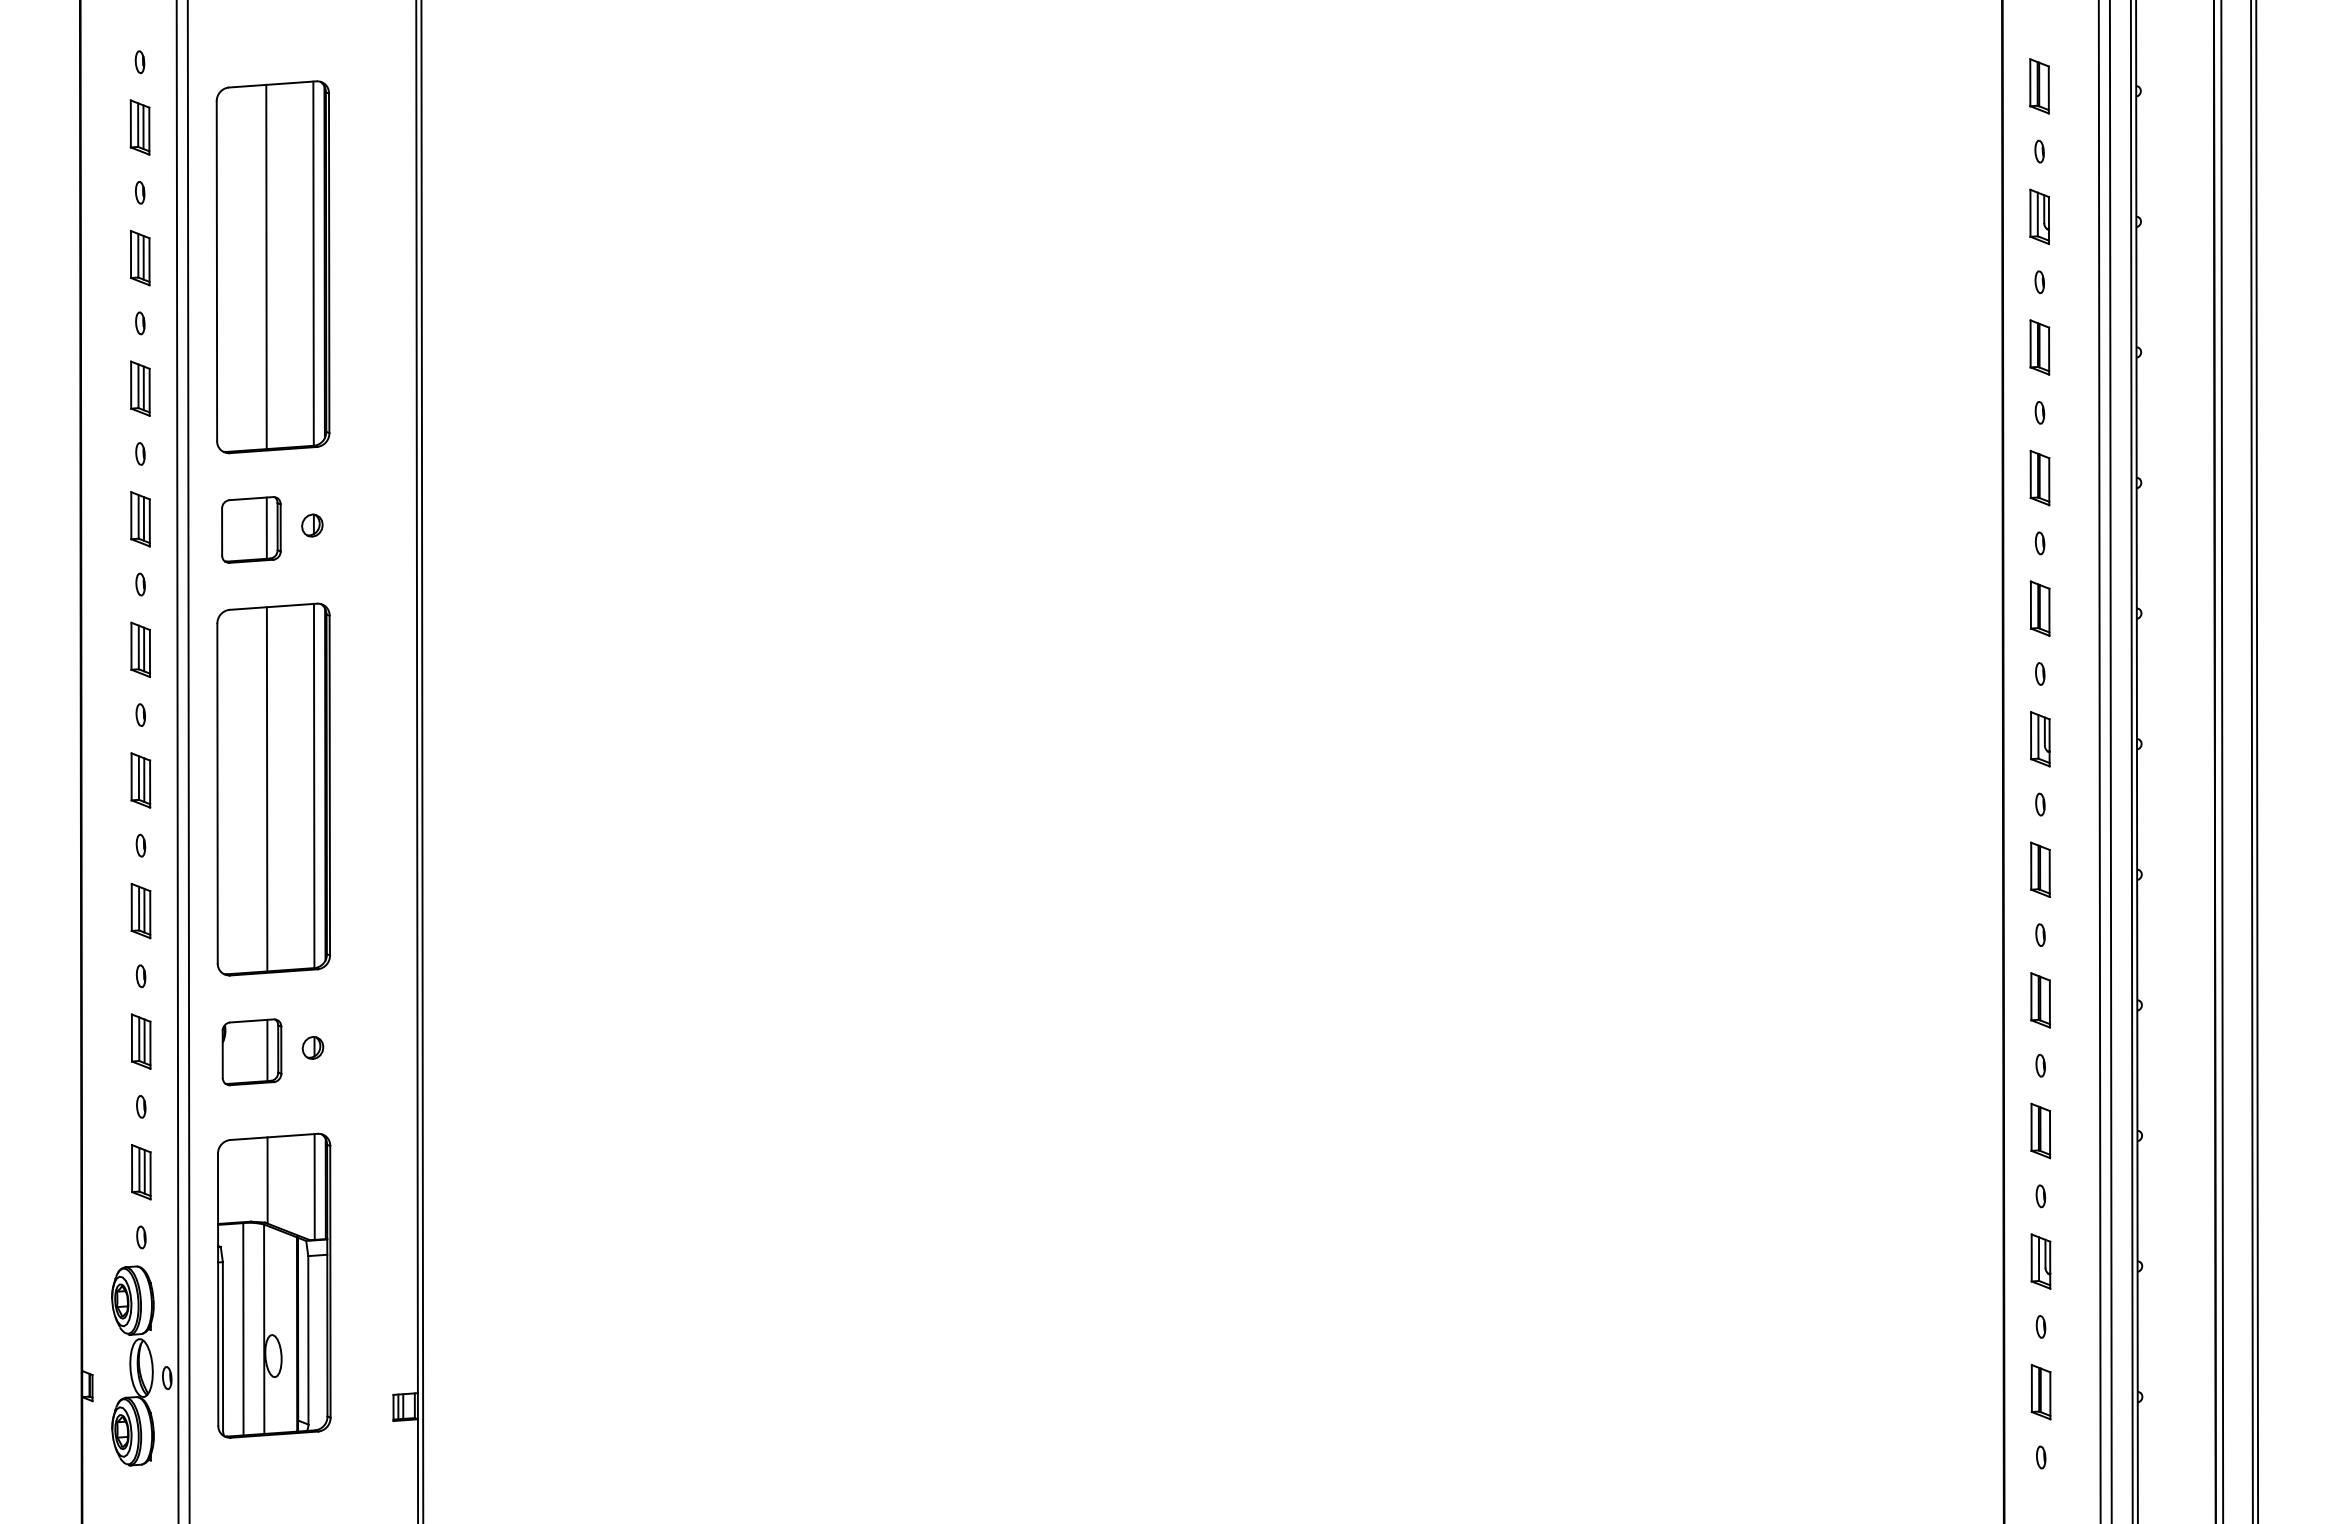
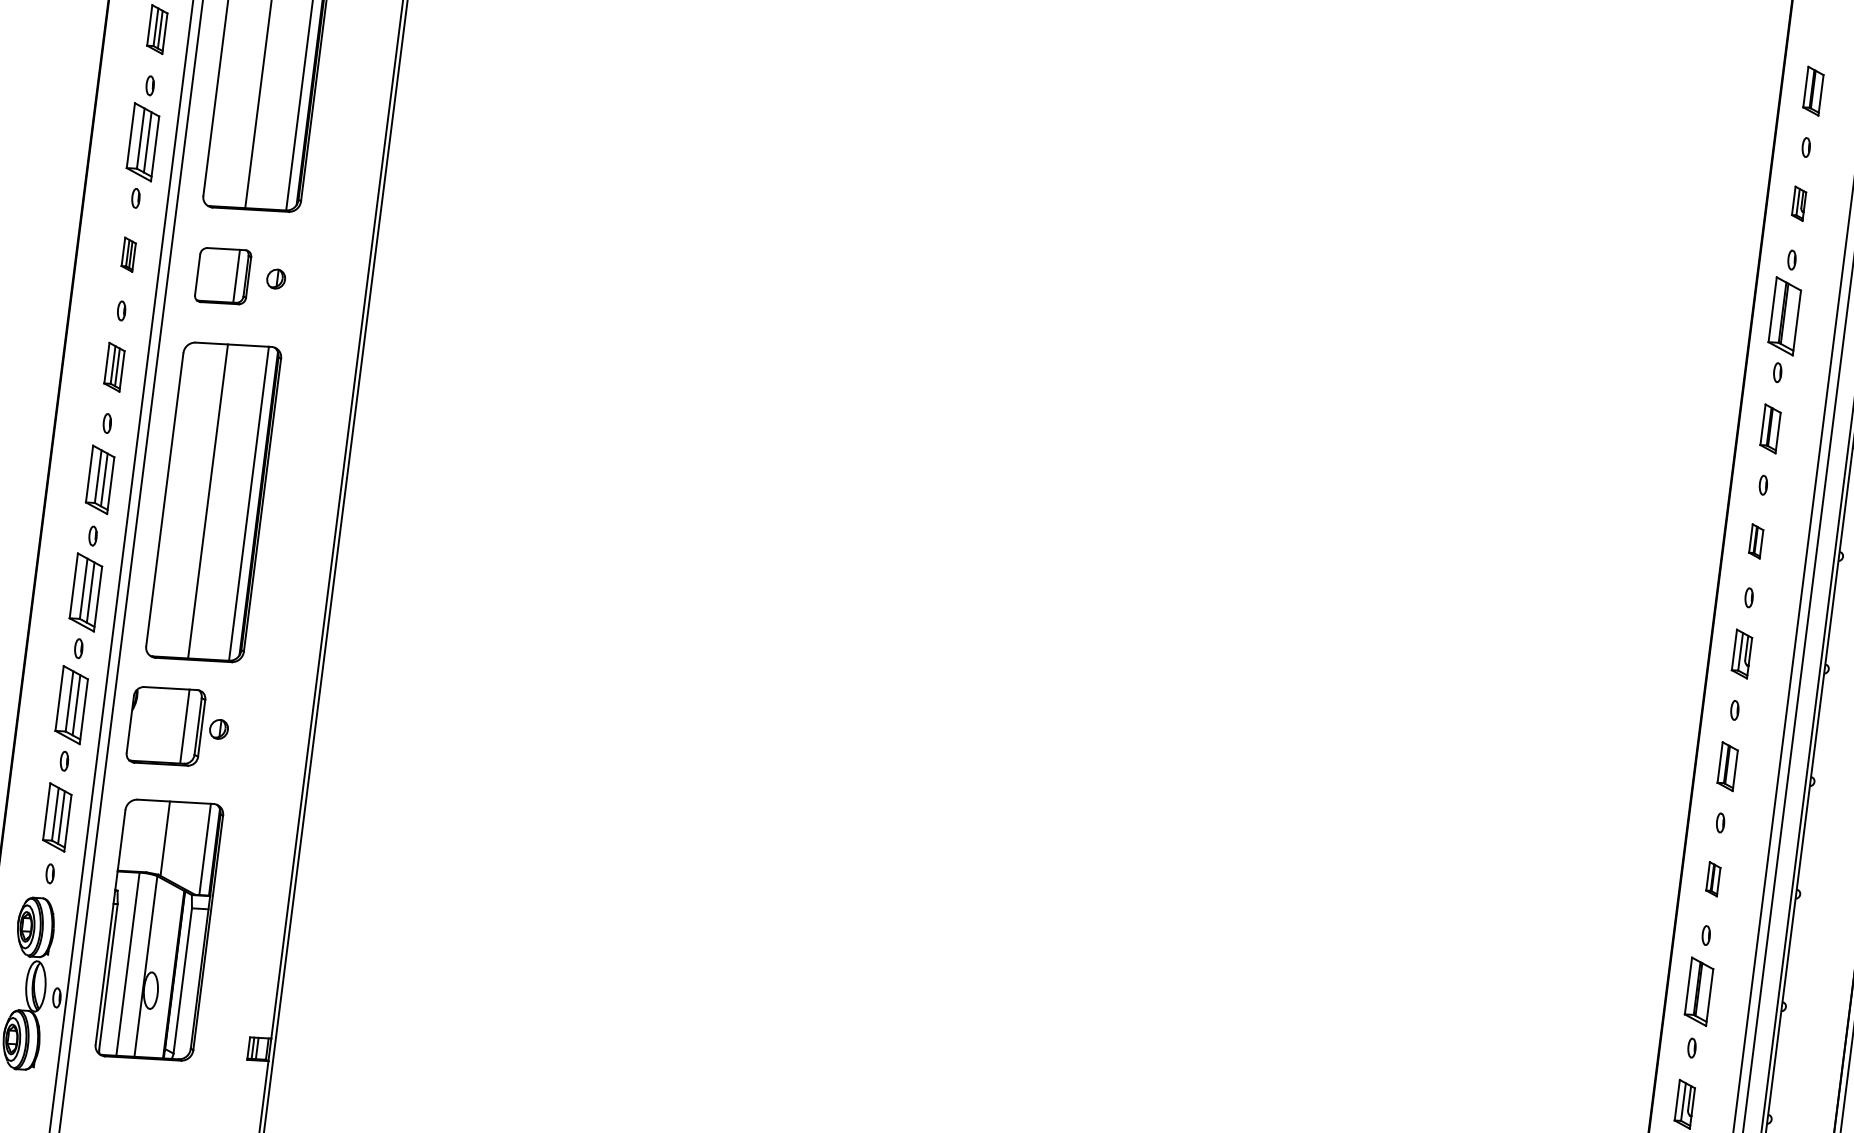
part: (2039, 216) -> (1799, 203), size x0.7
part: (2039, 347) -> (1784, 316), size x1.6
part: (140, 388) -> (143, 141), size x1.6
part: (140, 519) -> (128, 254), size x0.7
part: (2039, 608) -> (1755, 541), size x0.7
part: (140, 780) -> (99, 479), size x1.4
part: (140, 910) -> (85, 591), size x1.6
part: (2040, 1000) -> (1713, 879), size x0.7
part: (140, 1041) -> (71, 704), size x1.6
part: (251, 1052) -> (165, 726), size x1.4
part: (2040, 1130) -> (1698, 991), size x1.4
part: (141, 1172) -> (57, 817), size x1.4

